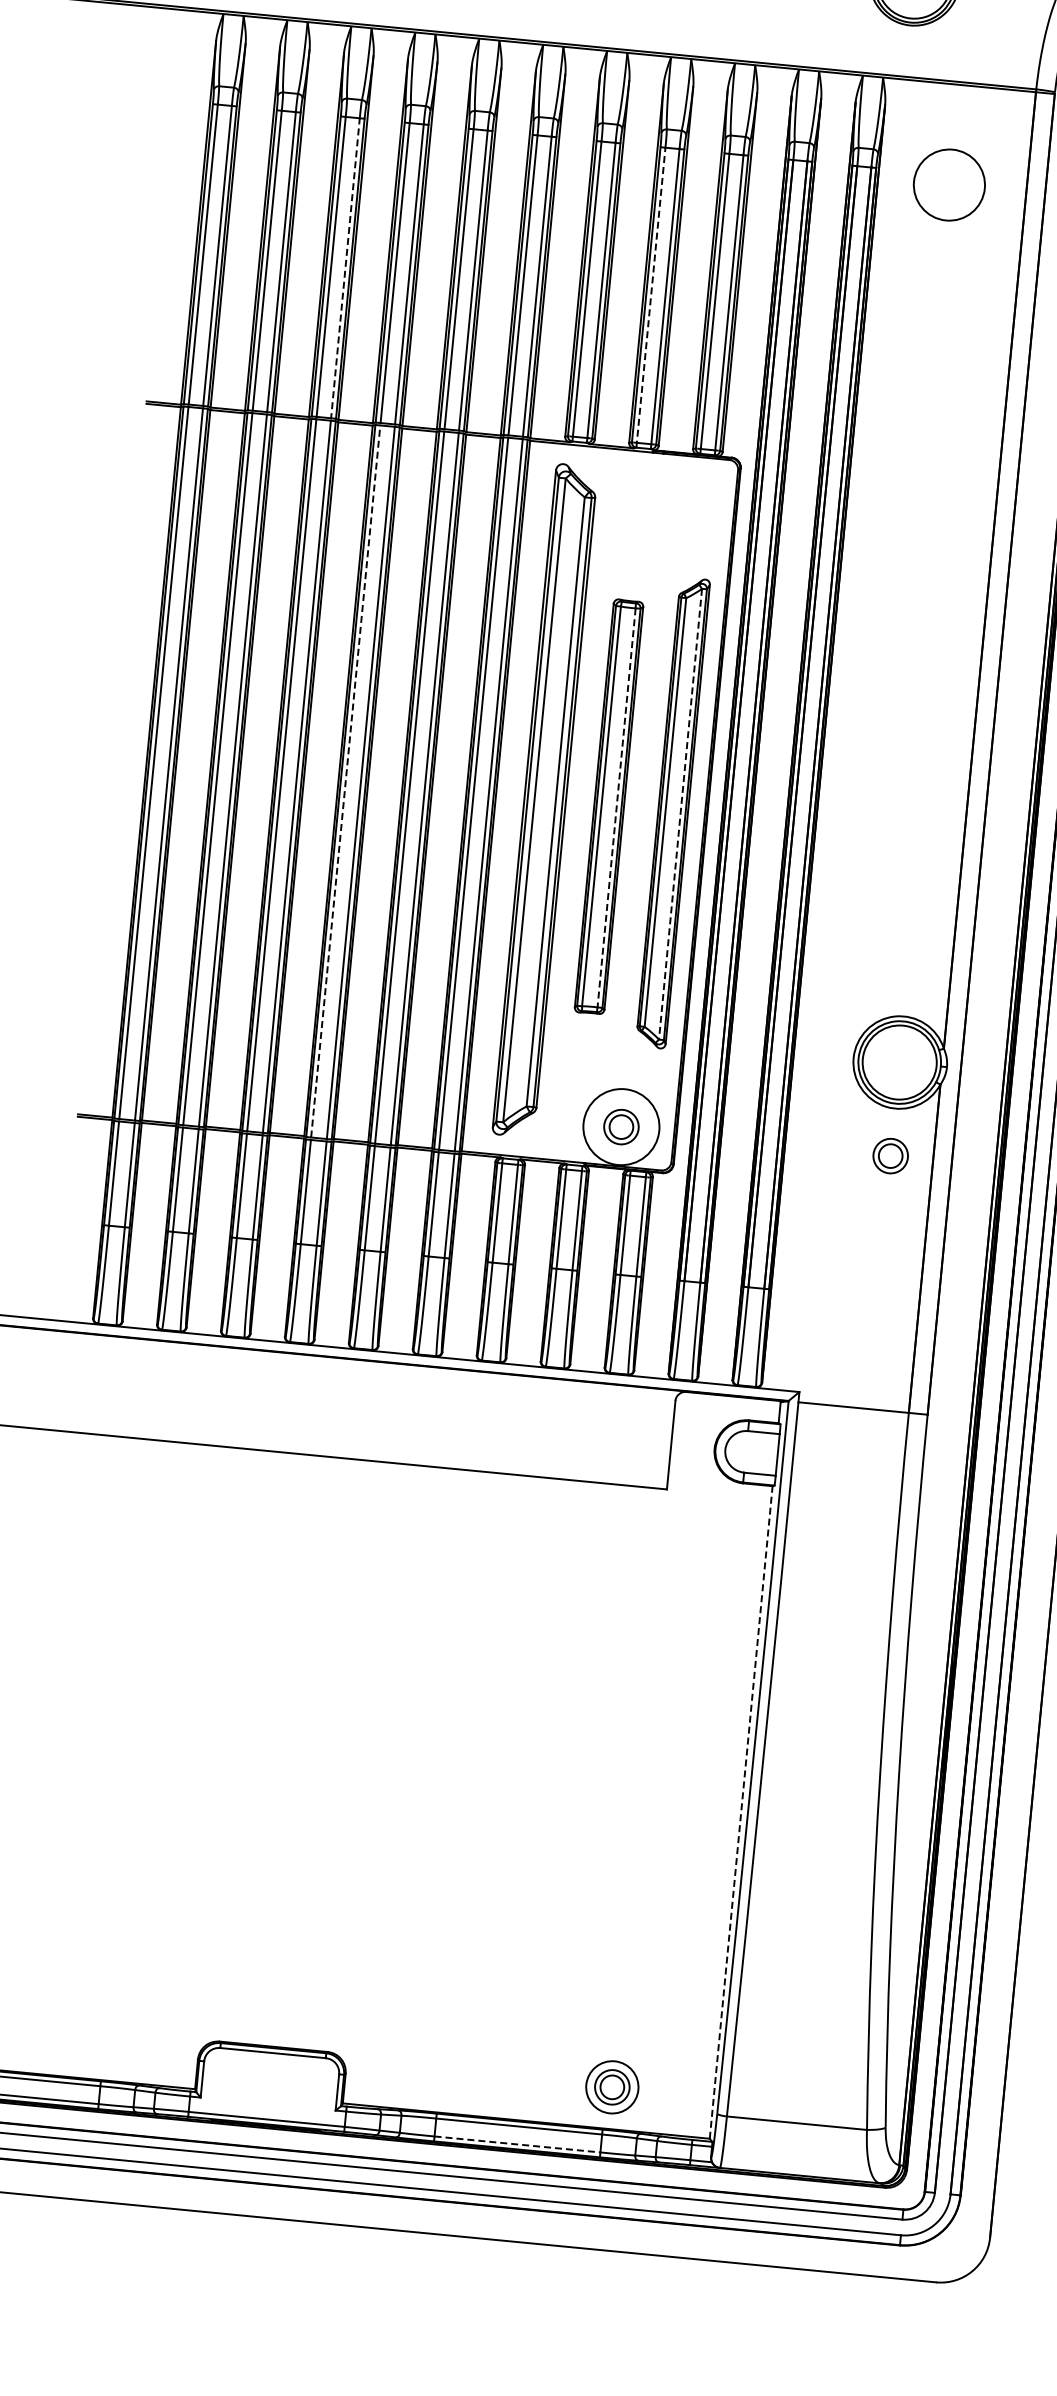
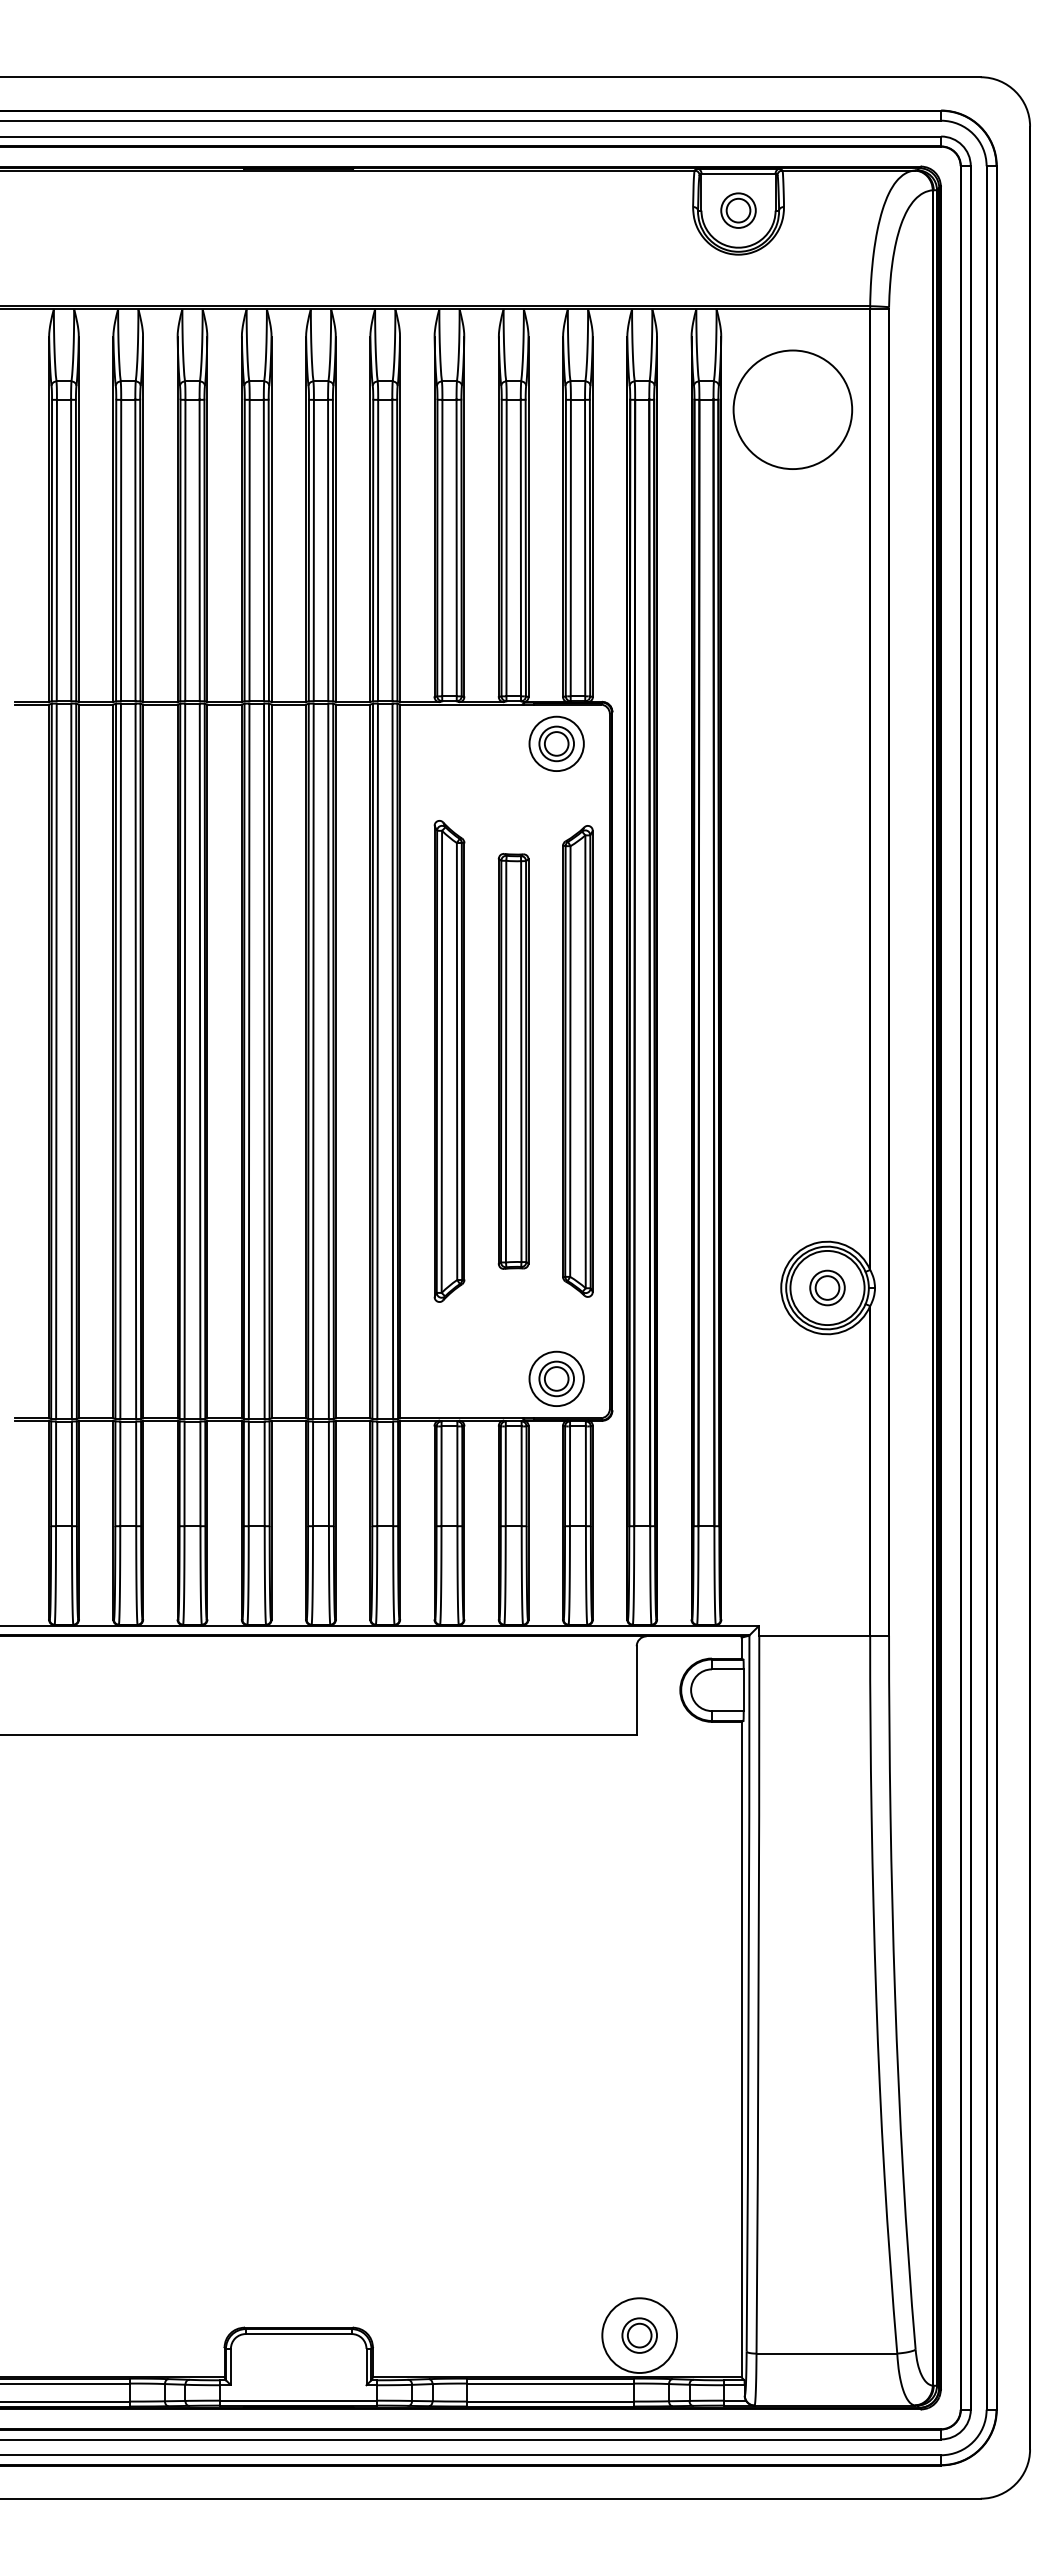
circle: (949, 184) -> (792, 409), size x1.67
line: (345, 268) -> (199, 550), dashed -> solid
line: (650, 297) -> (506, 550), dashed -> solid
part: (682, 494) -> (556, 743), added
line: (346, 781) -> (249, 1061), dashed -> solid
part: (545, 800) -> (449, 1061), size x0.71
line: (616, 808) -> (521, 1062), dashed -> solid
line: (680, 814) -> (585, 1062), dashed -> solid
circle: (621, 1126) -> (556, 1378), size x0.71
part: (890, 1155) -> (827, 1287), moved
line: (741, 1812) -> (741, 2049), dashed -> solid
circle: (612, 2087) -> (639, 2335), size x1.43
line: (518, 2144) -> (551, 2401), dashed -> solid

